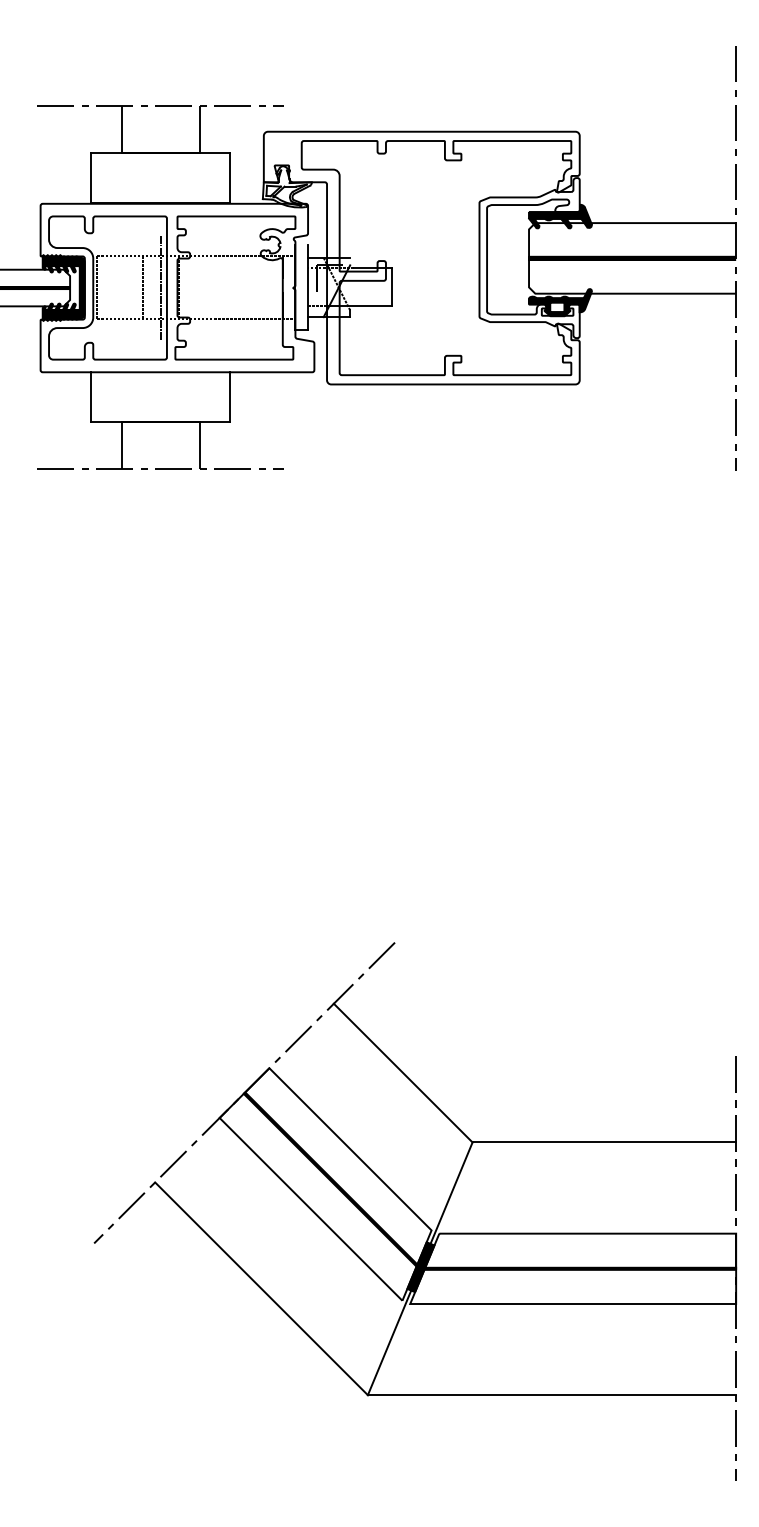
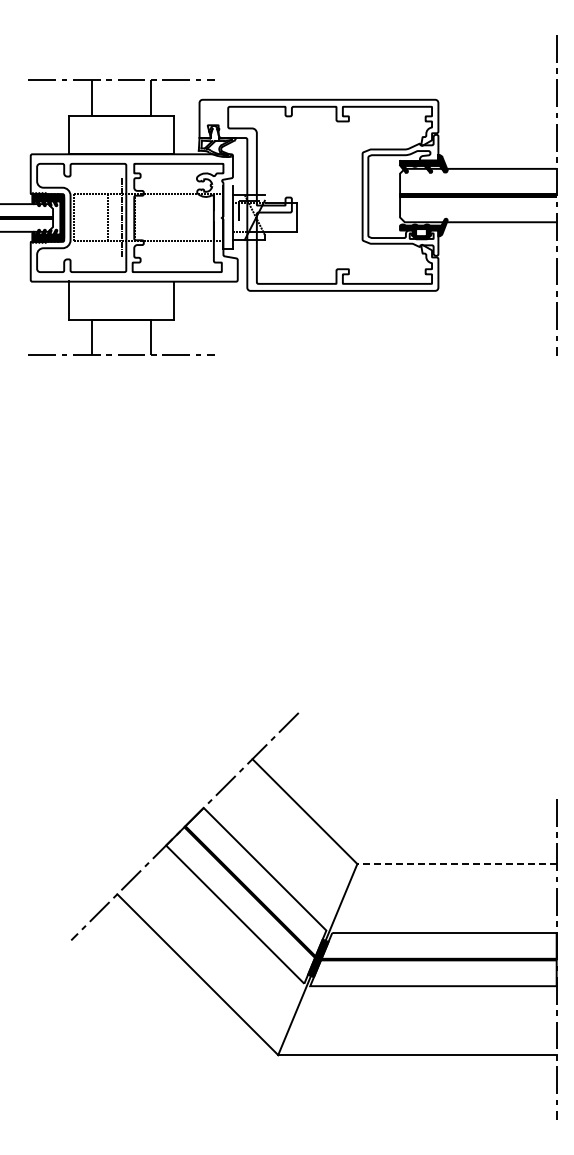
line: (604, 1143) -> (457, 864), solid -> dashed

